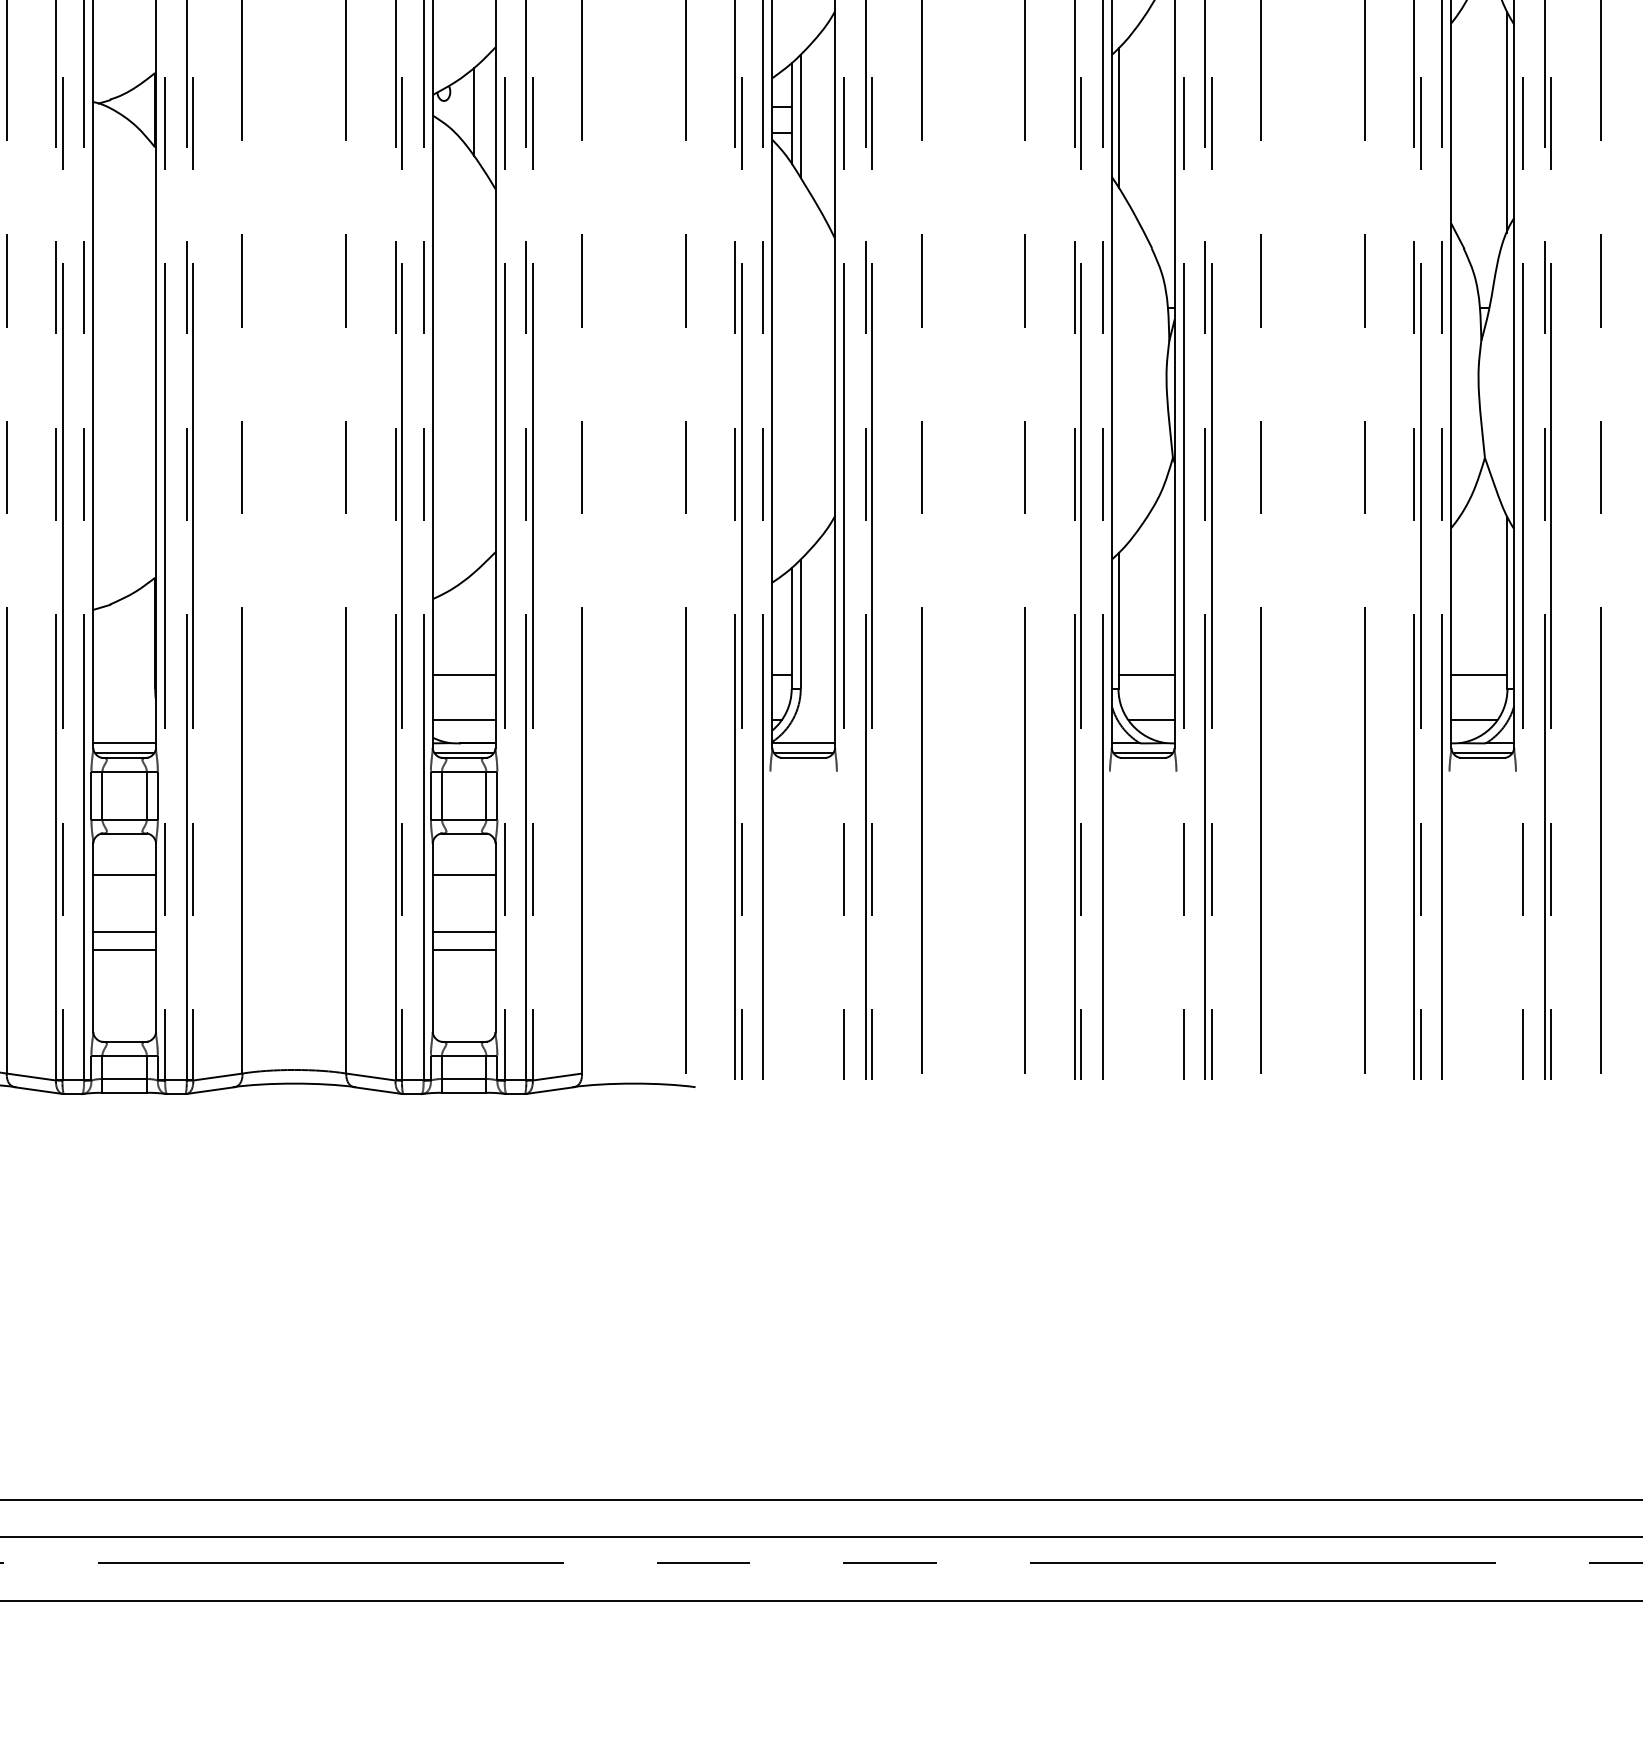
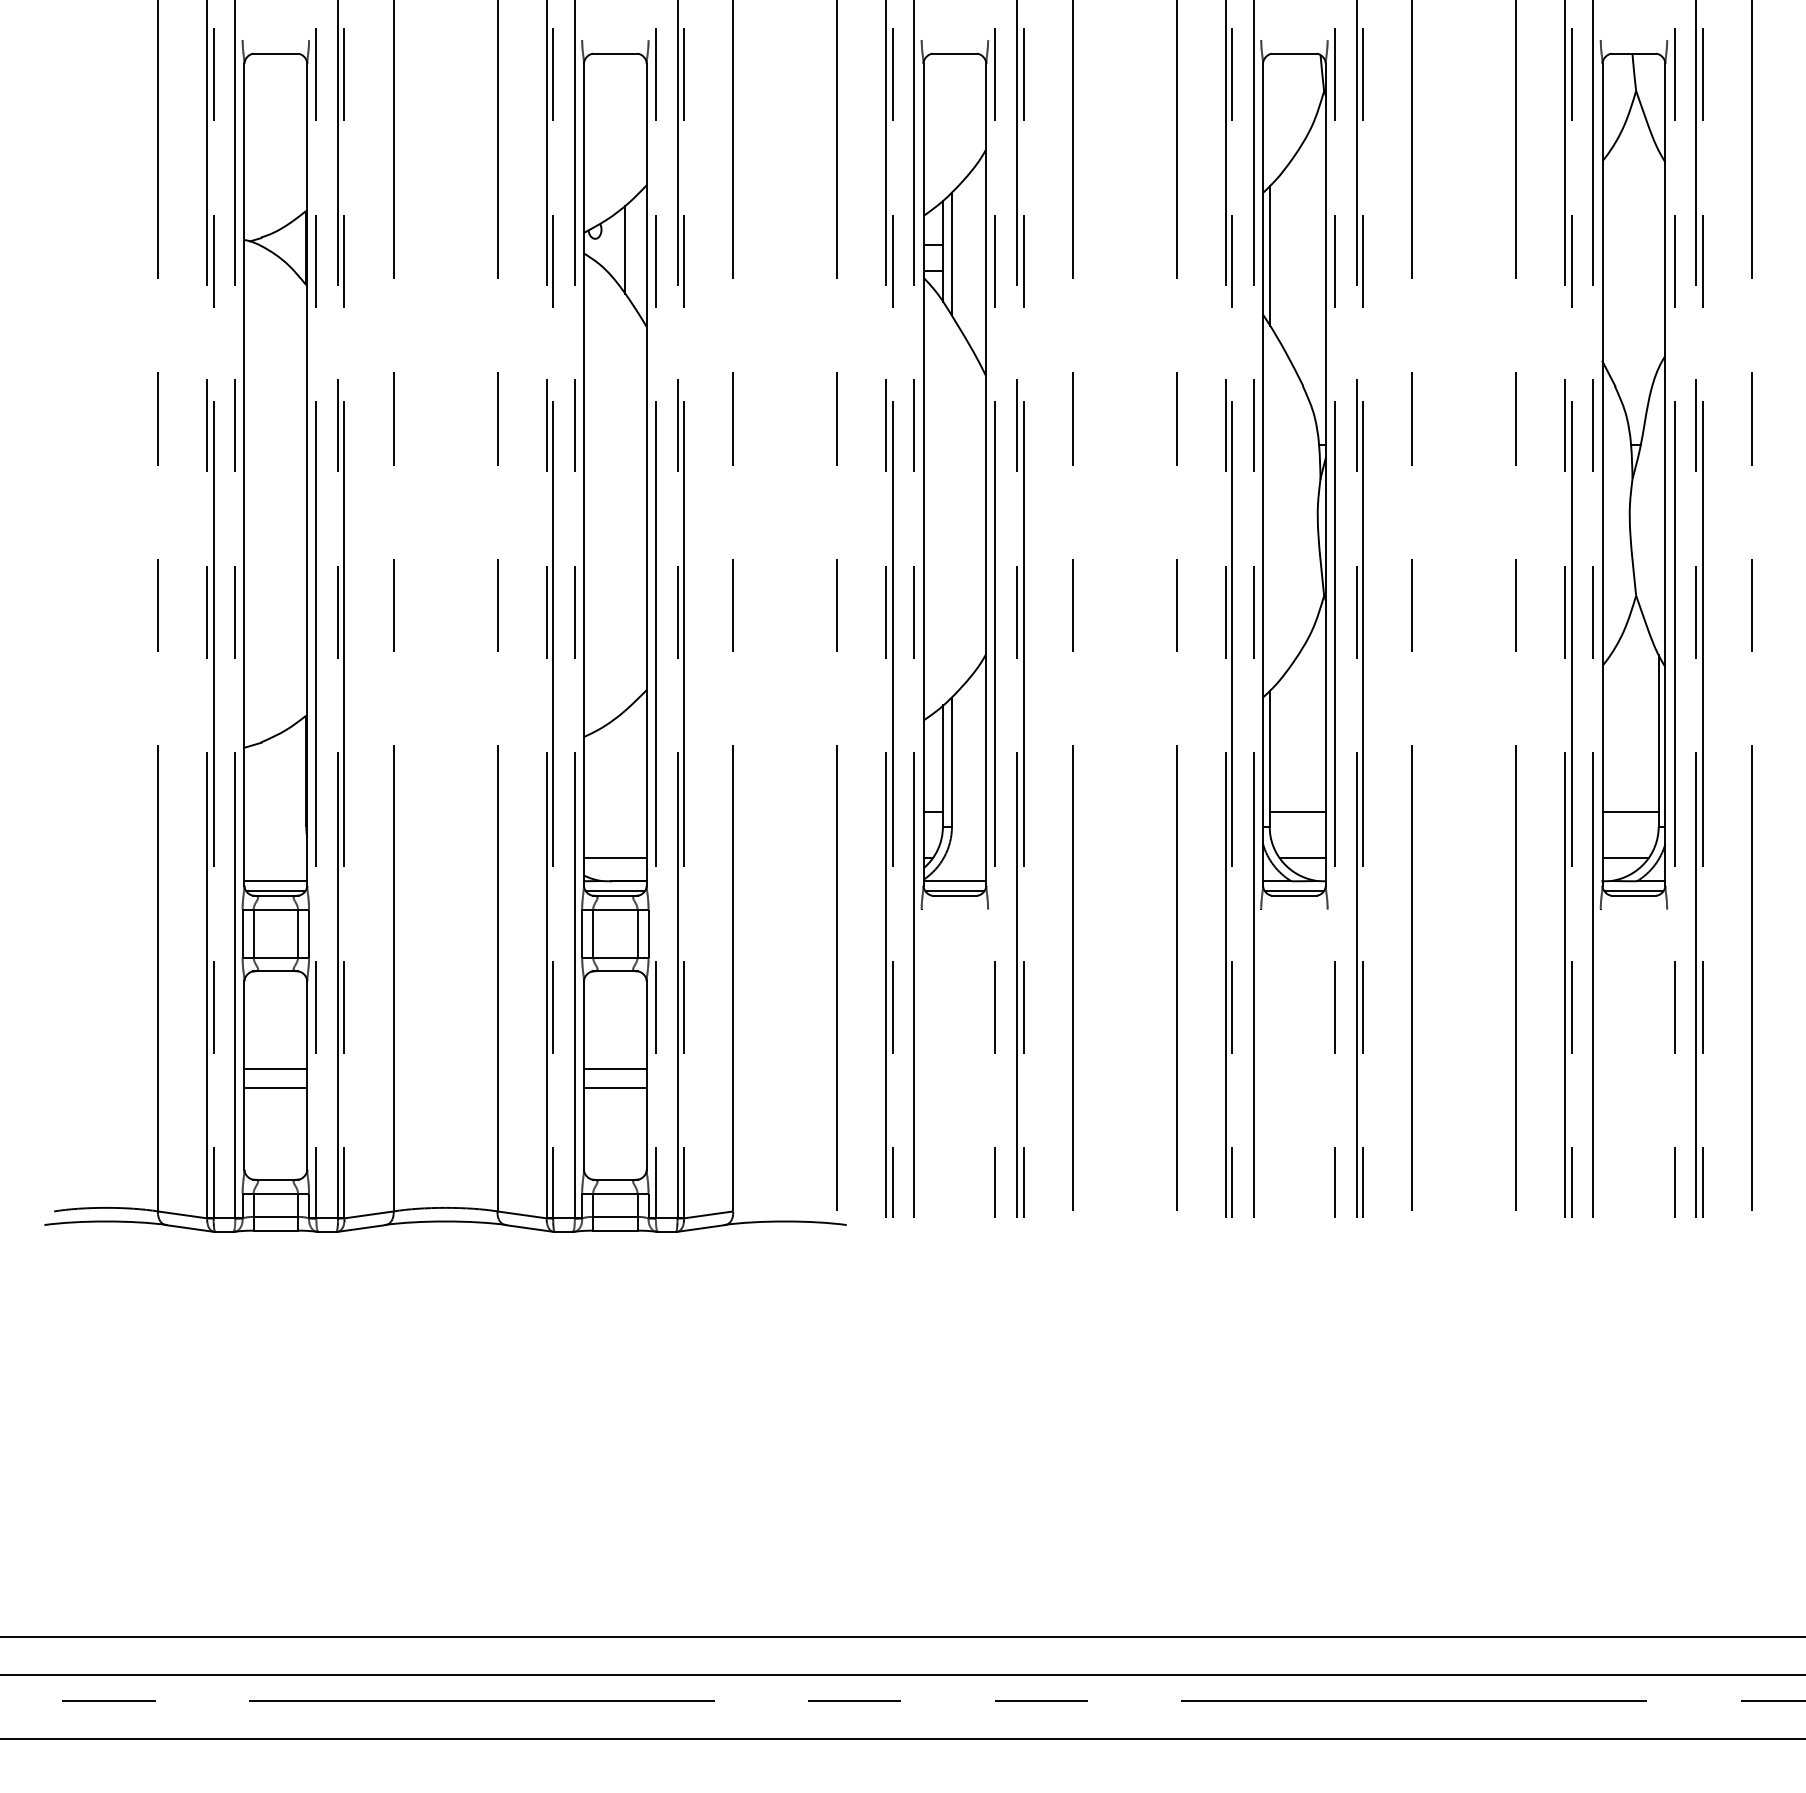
line: (1507, 121) -> (1658, 259), removed
line: (463, 674) -> (614, 812), removed
line: (124, 874) -> (275, 1012), removed
line: (463, 874) -> (614, 1012), removed

